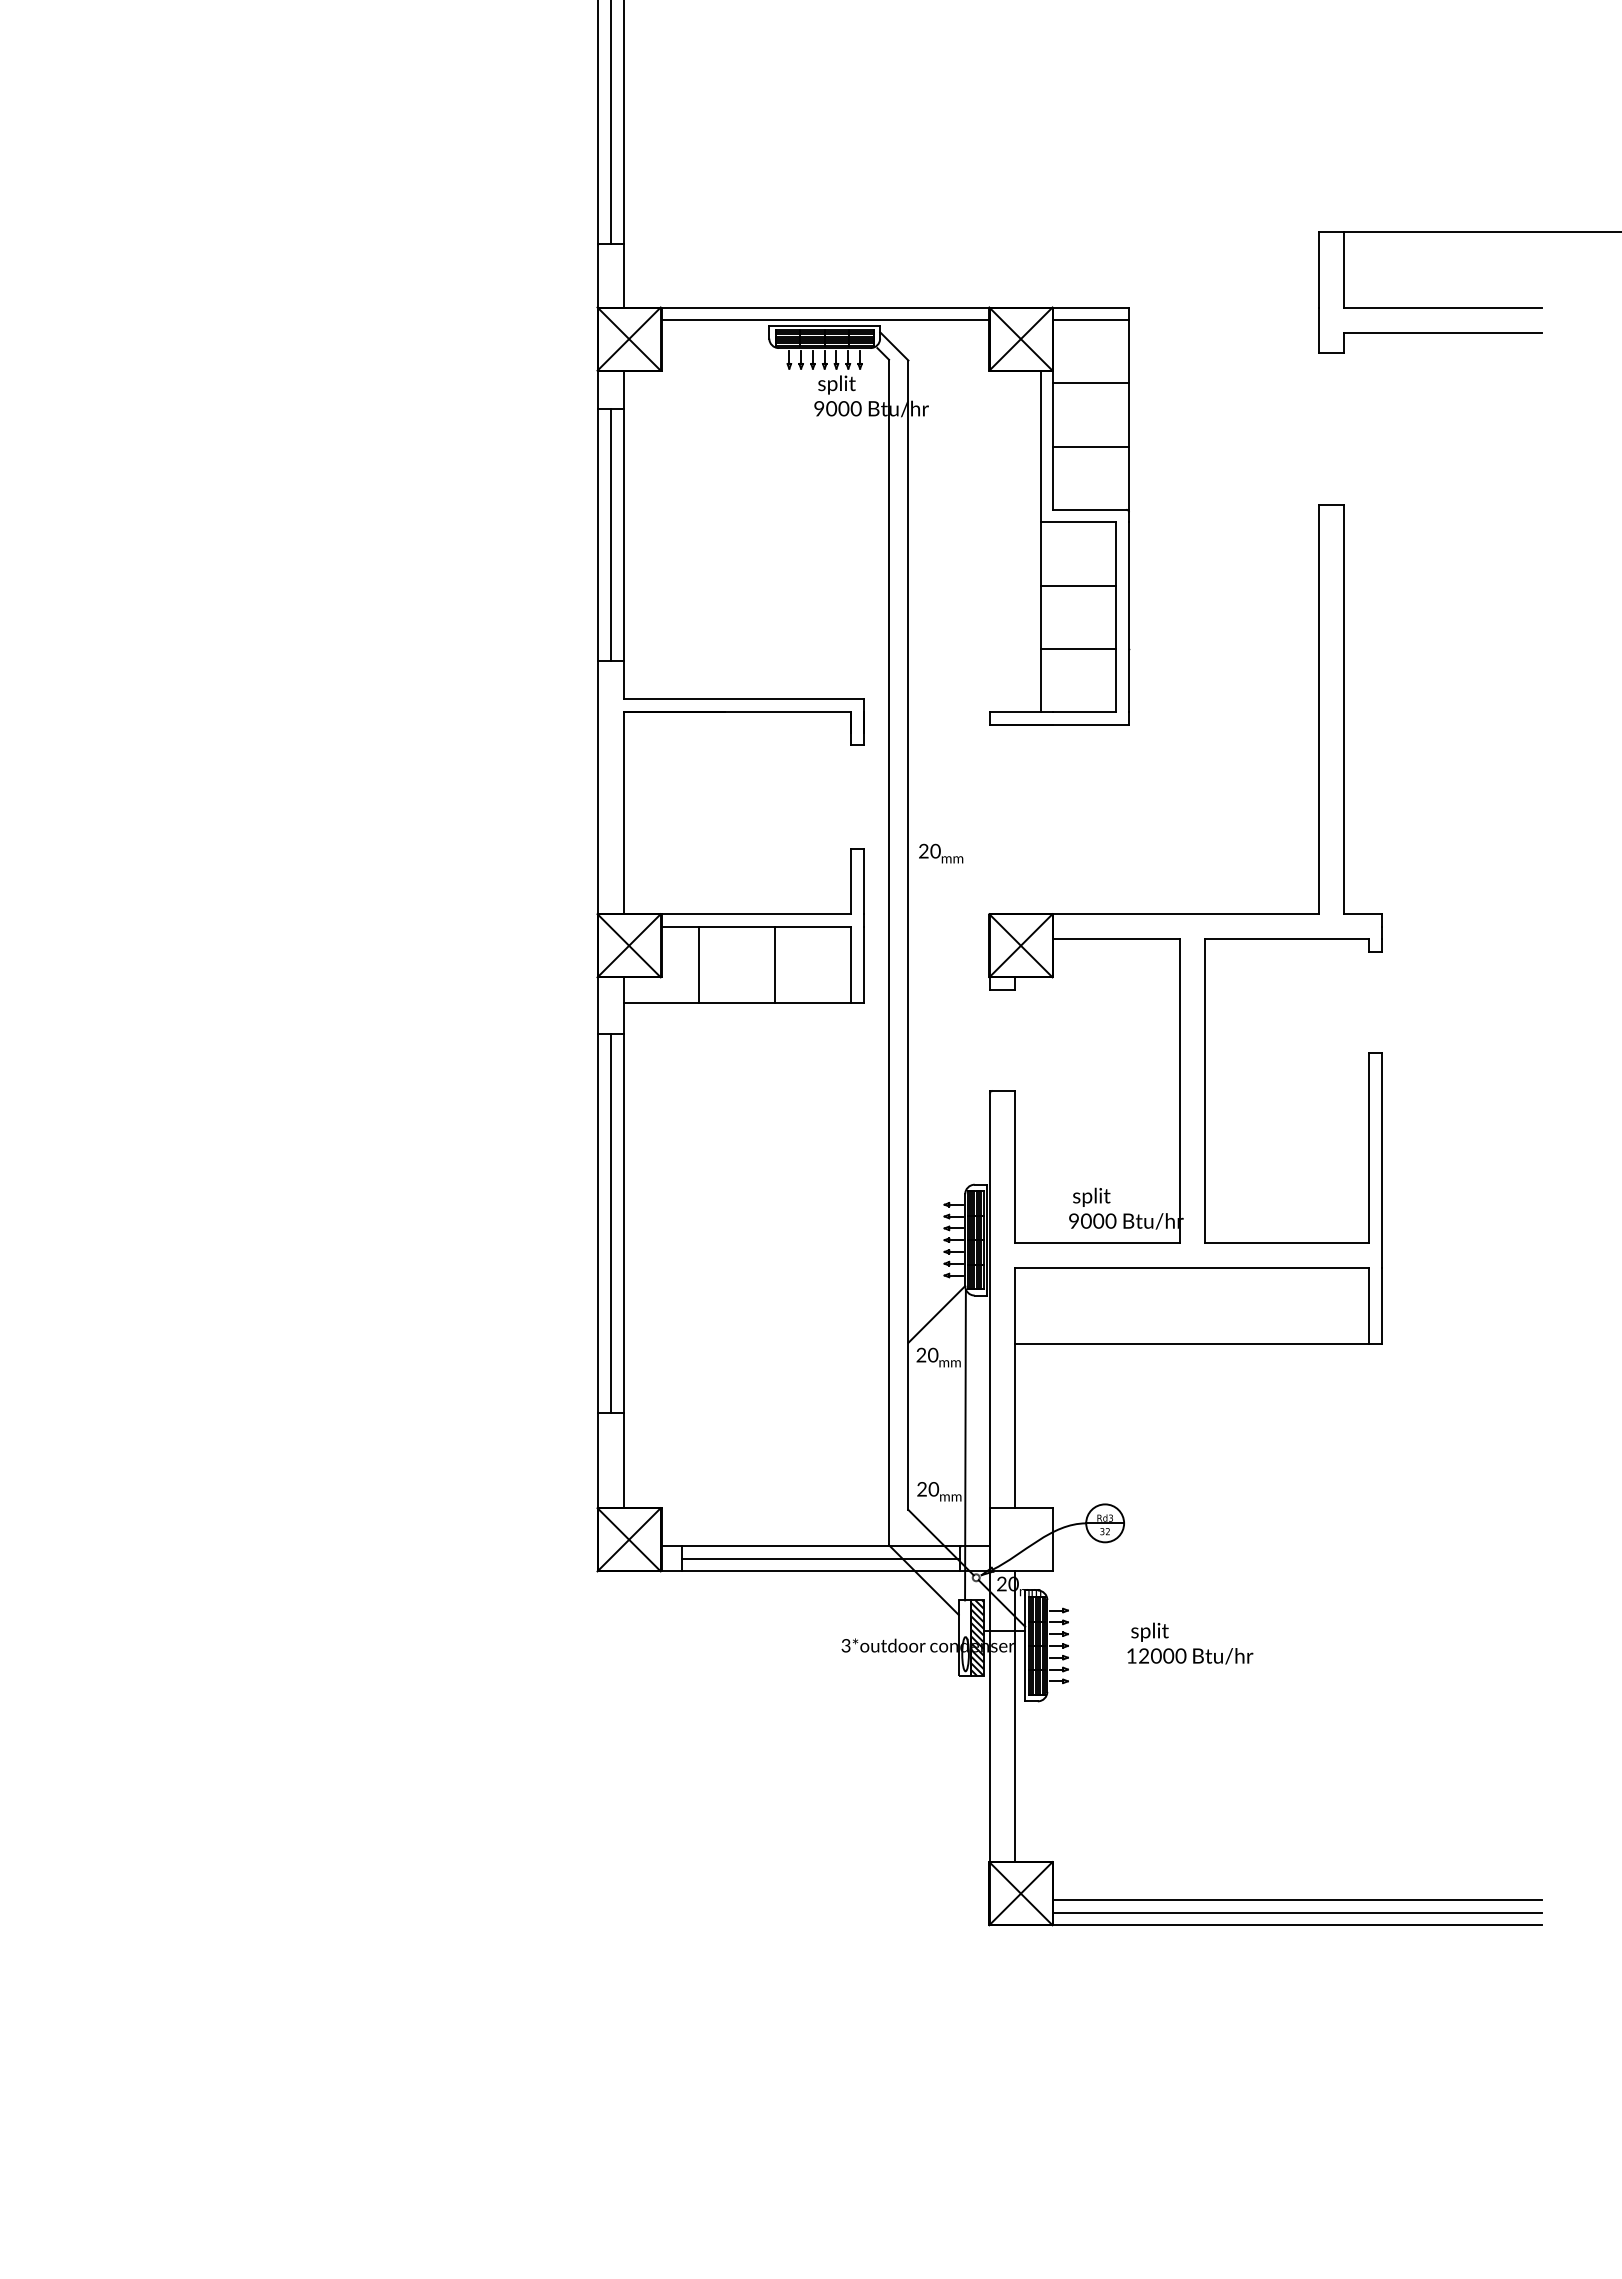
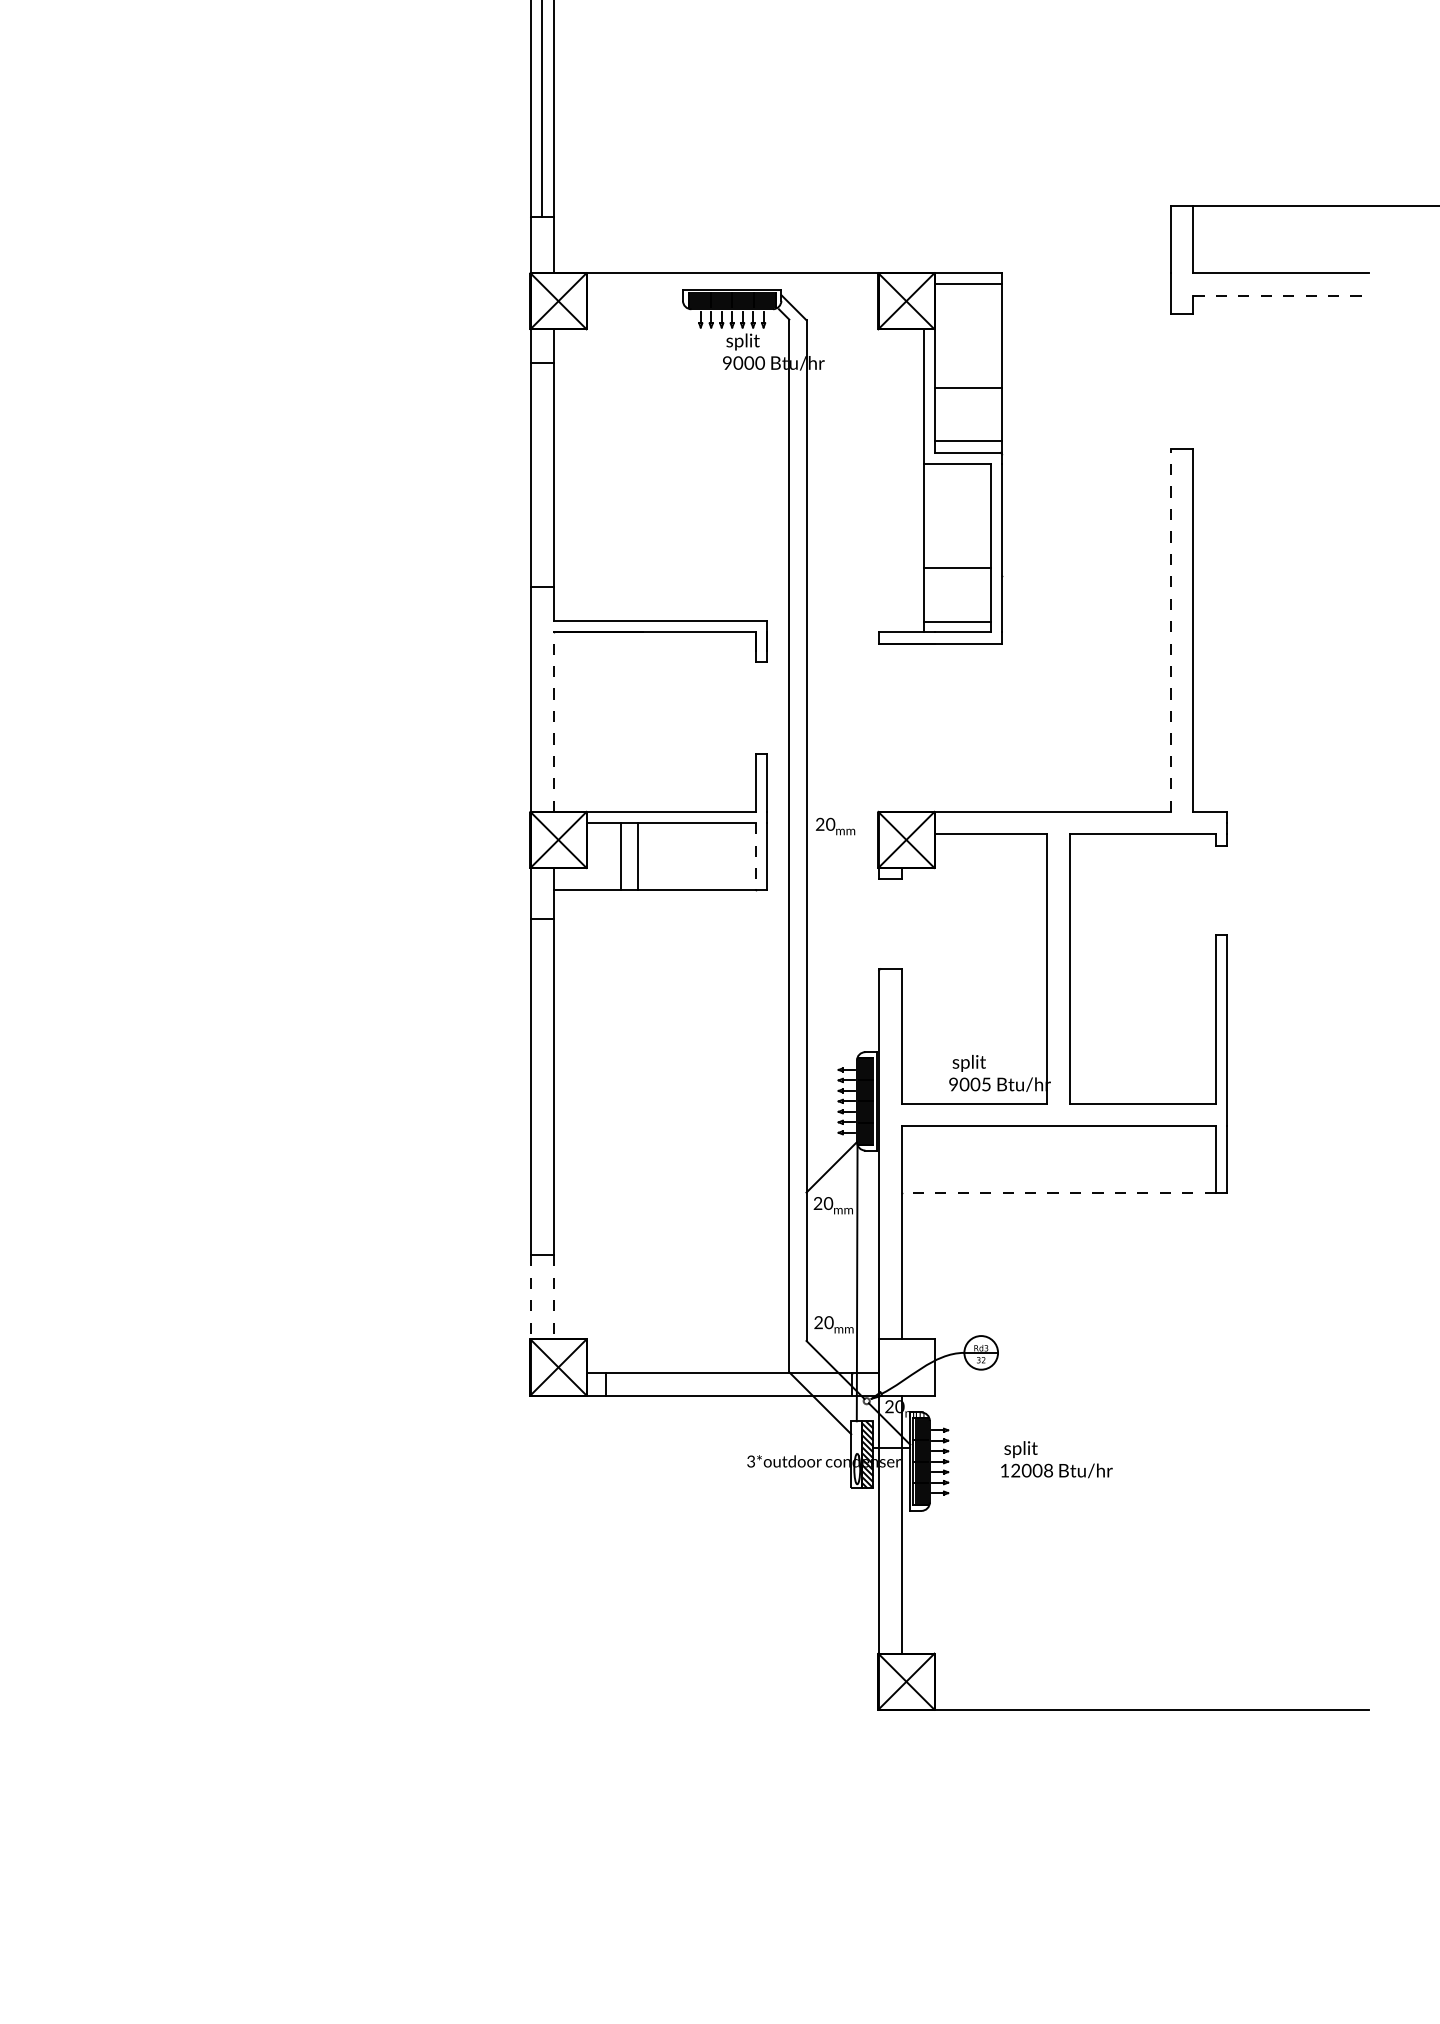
line: (825, 320) -> (732, 284), removed
line: (1442, 332) -> (1280, 295), solid -> dashed
line: (1091, 383) -> (969, 388), moved
line: (1091, 446) -> (969, 441), moved
line: (610, 534) -> (541, 474), removed
line: (1078, 585) -> (957, 568), moved
line: (1078, 648) -> (957, 622), moved
line: (1318, 709) -> (1170, 630), solid -> dashed
line: (623, 812) -> (553, 721), solid -> dashed
text: (941, 853) -> (835, 826), moved
line: (775, 964) -> (637, 856), moved
line: (851, 964) -> (755, 856), solid -> dashed
text: (1110, 1220) -> (985, 1083), 9000 -> 9005
line: (610, 1223) -> (541, 1086), removed
line: (1192, 1343) -> (1058, 1193), solid -> dashed
line: (598, 1461) -> (531, 1297), solid -> dashed
line: (623, 1461) -> (553, 1297), solid -> dashed
line: (821, 1558) -> (729, 1384), removed
text: (1180, 1656) -> (1048, 1471), 12000 -> 12008
line: (1297, 1899) -> (1152, 1686), removed
line: (1297, 1912) -> (1152, 1698), removed

